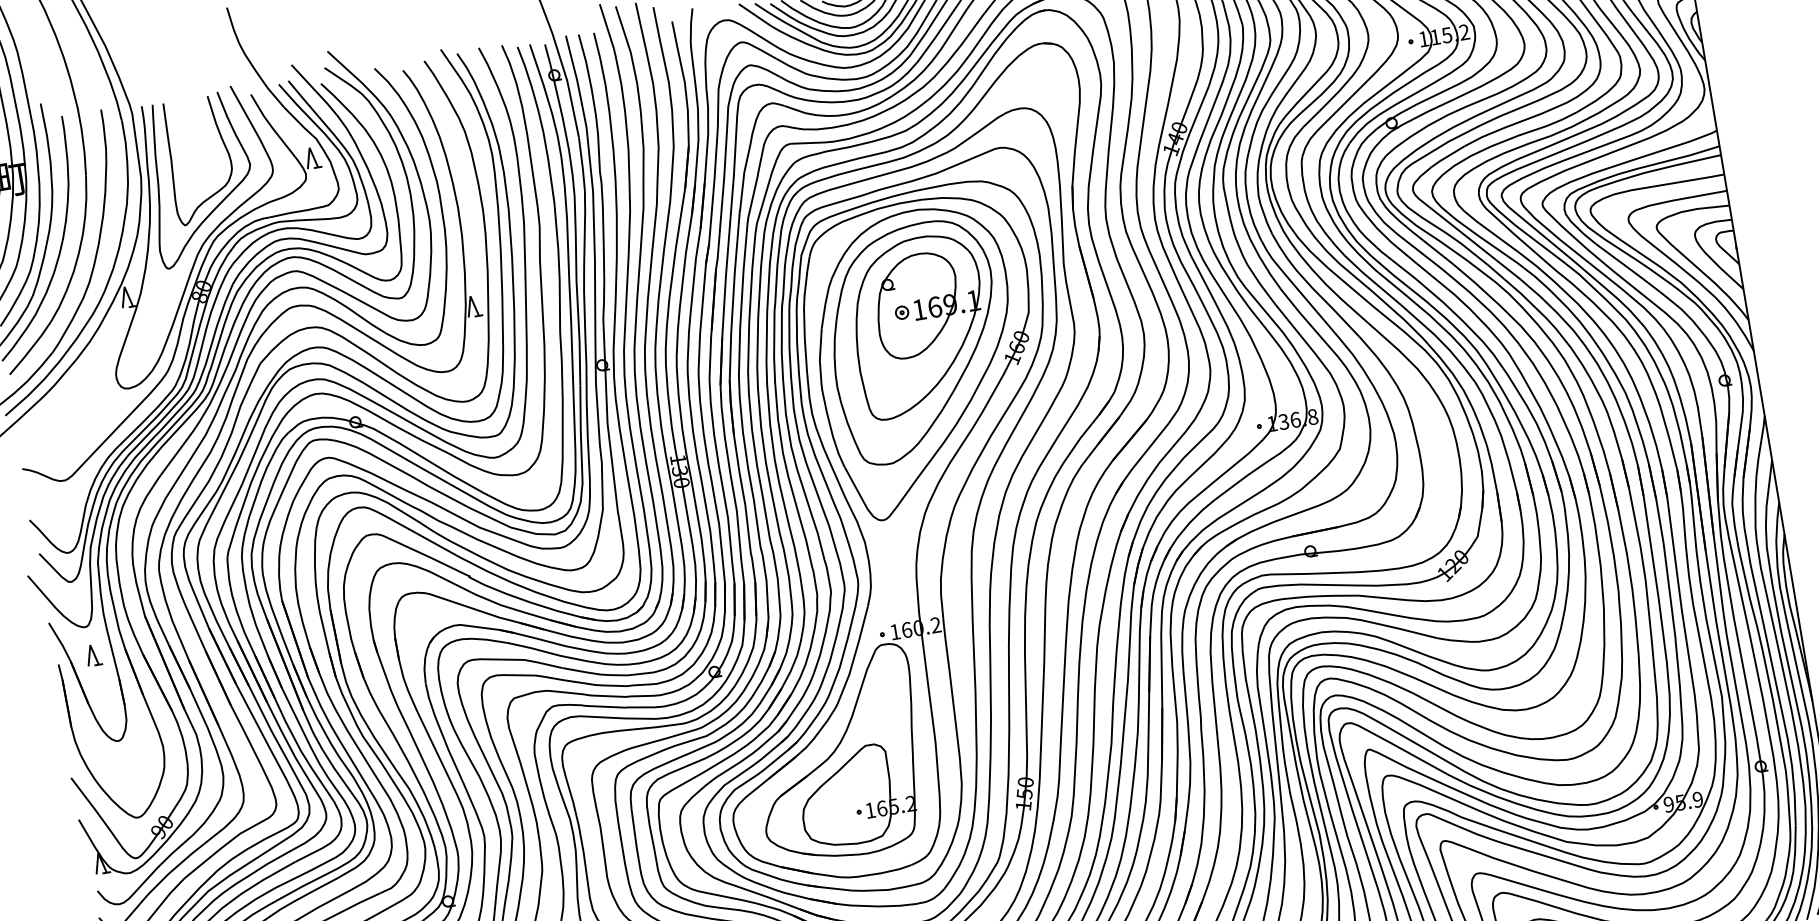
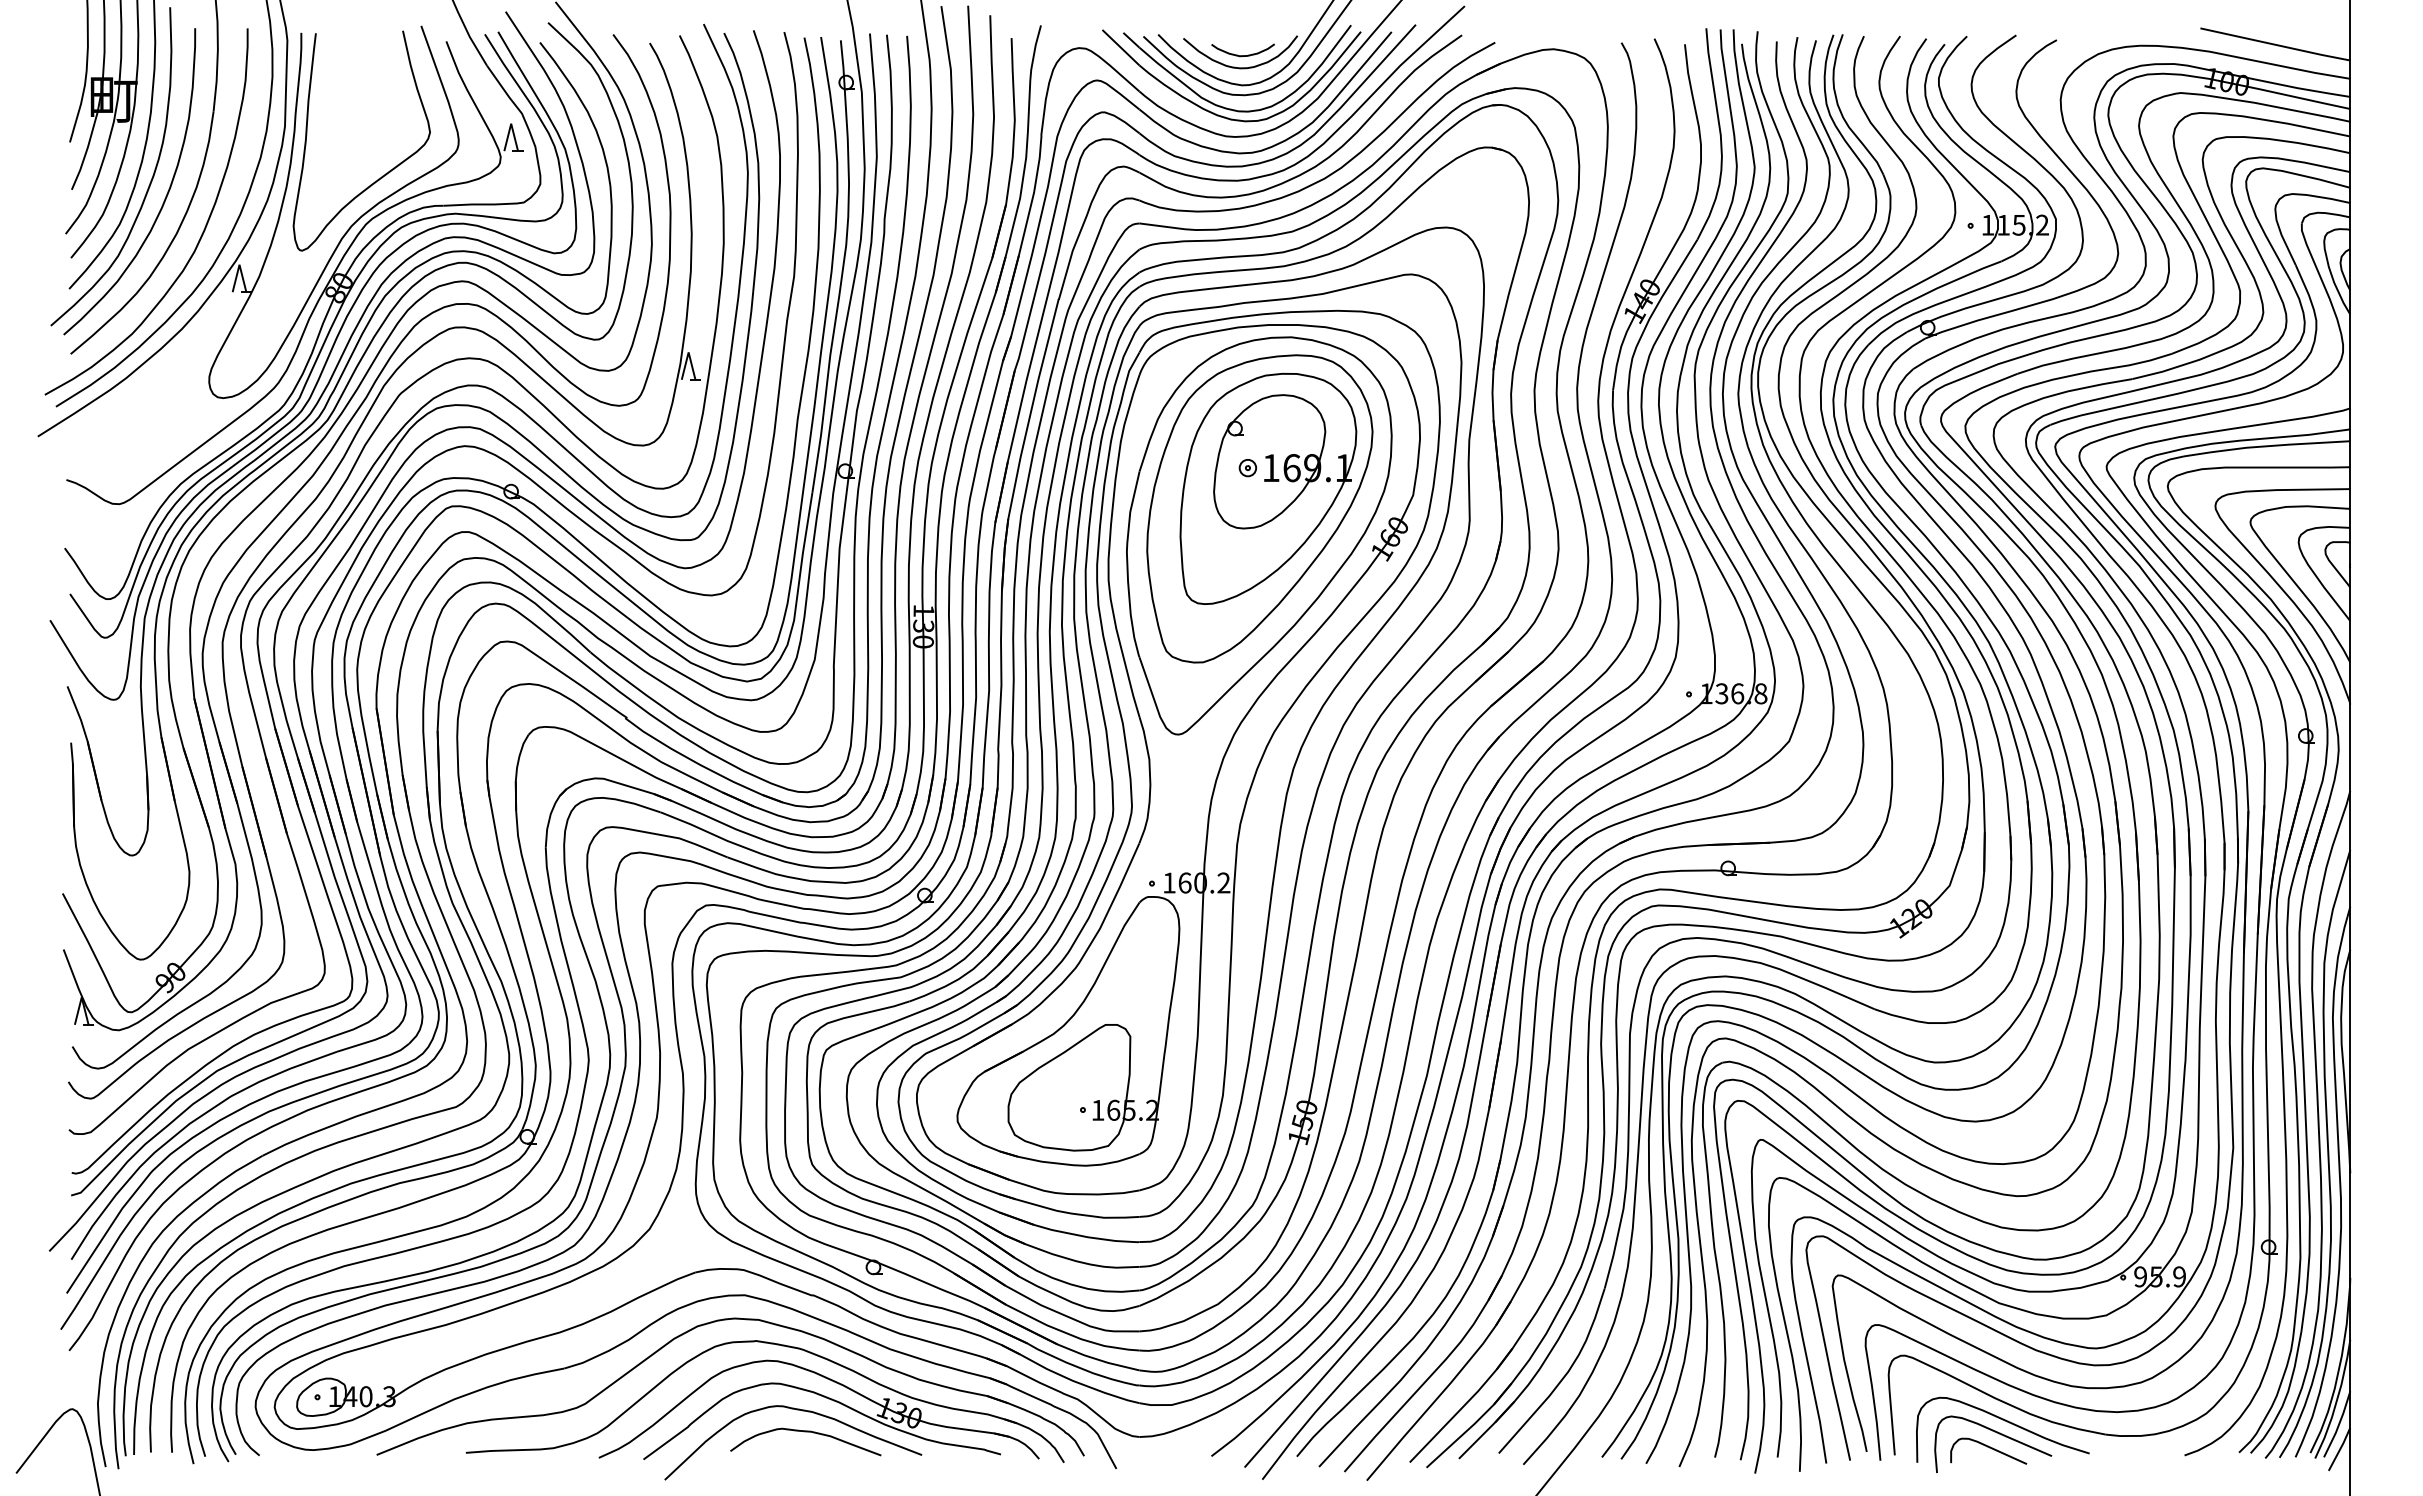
curve: (172, 160) -> (329, 110), removed
part: (93, 655) -> (118, 738), removed

